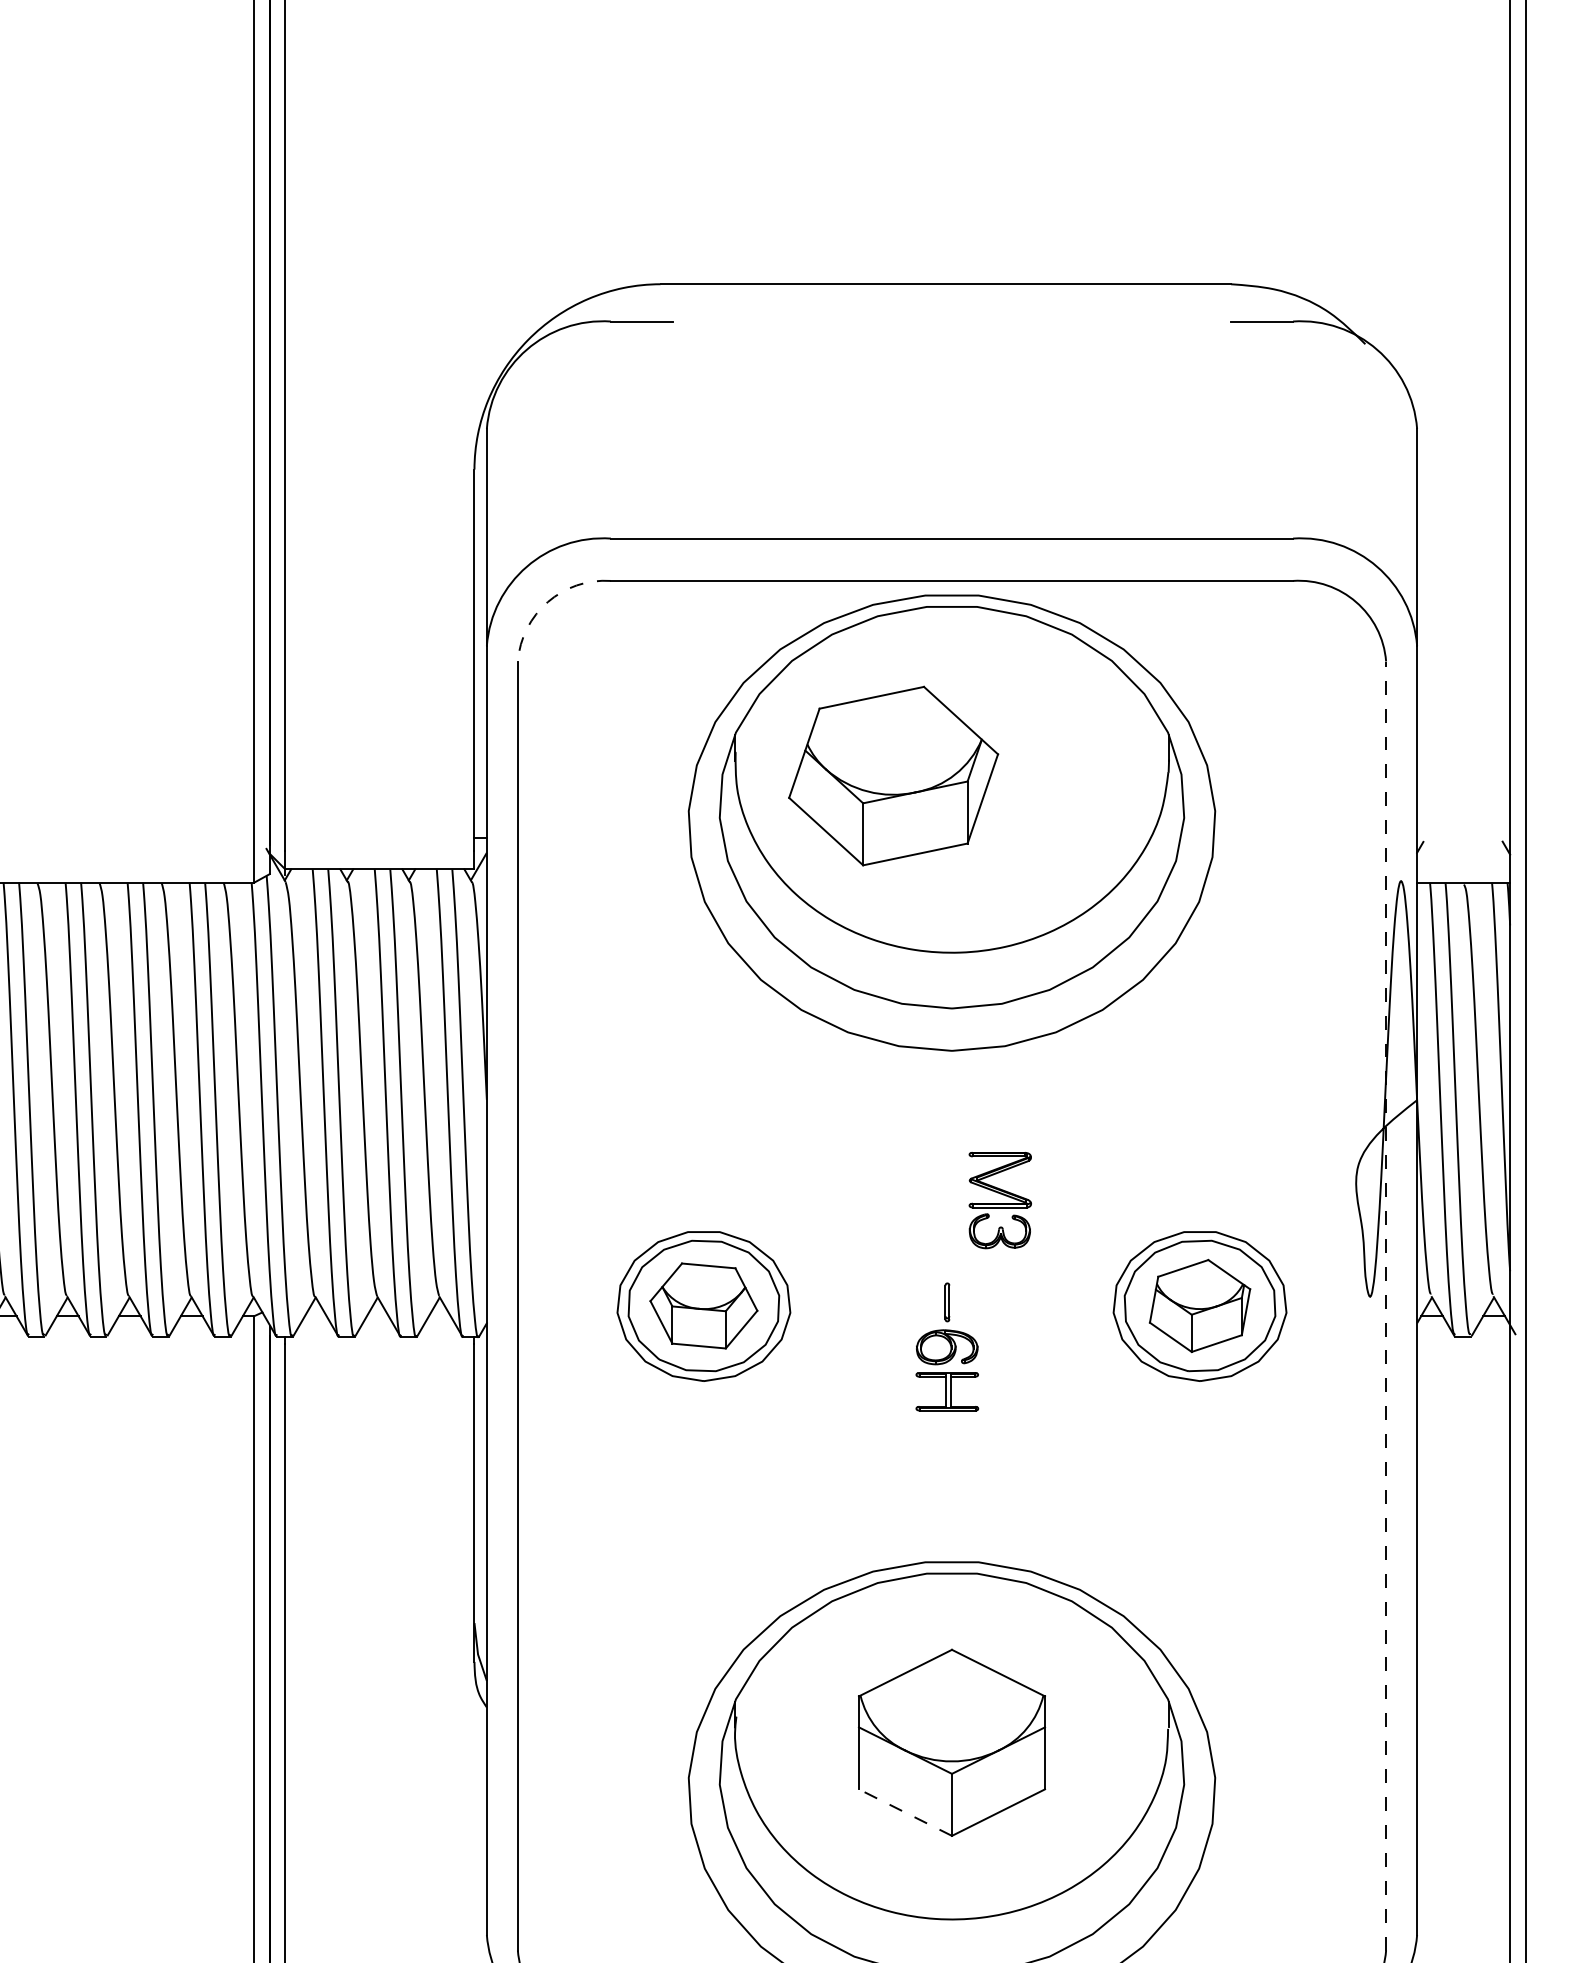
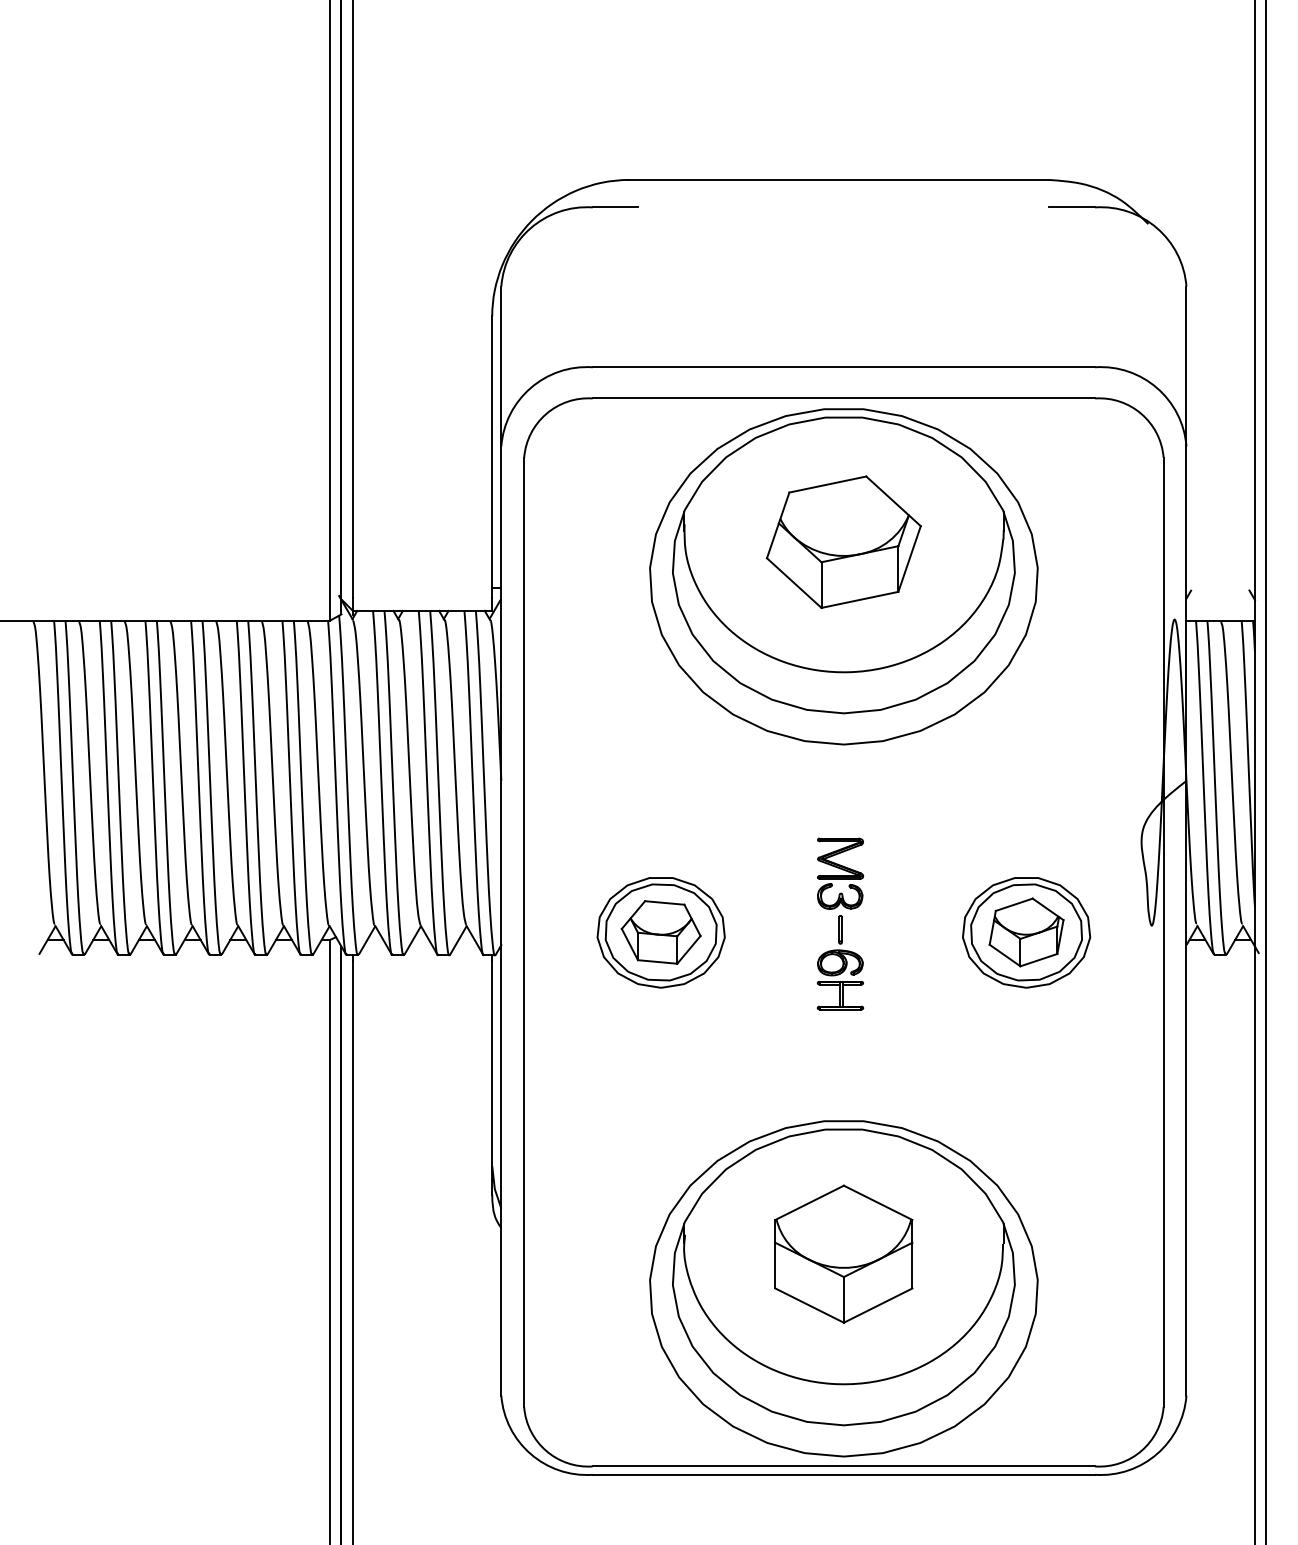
arc: (548, 602) -> (546, 414), dashed -> solid
part: (893, 775) -> (843, 541), moved
part: (1000, 1200) -> (840, 873), moved
line: (1385, 1306) -> (1163, 932), dashed -> solid
line: (905, 1812) -> (809, 1305), dashed -> solid

